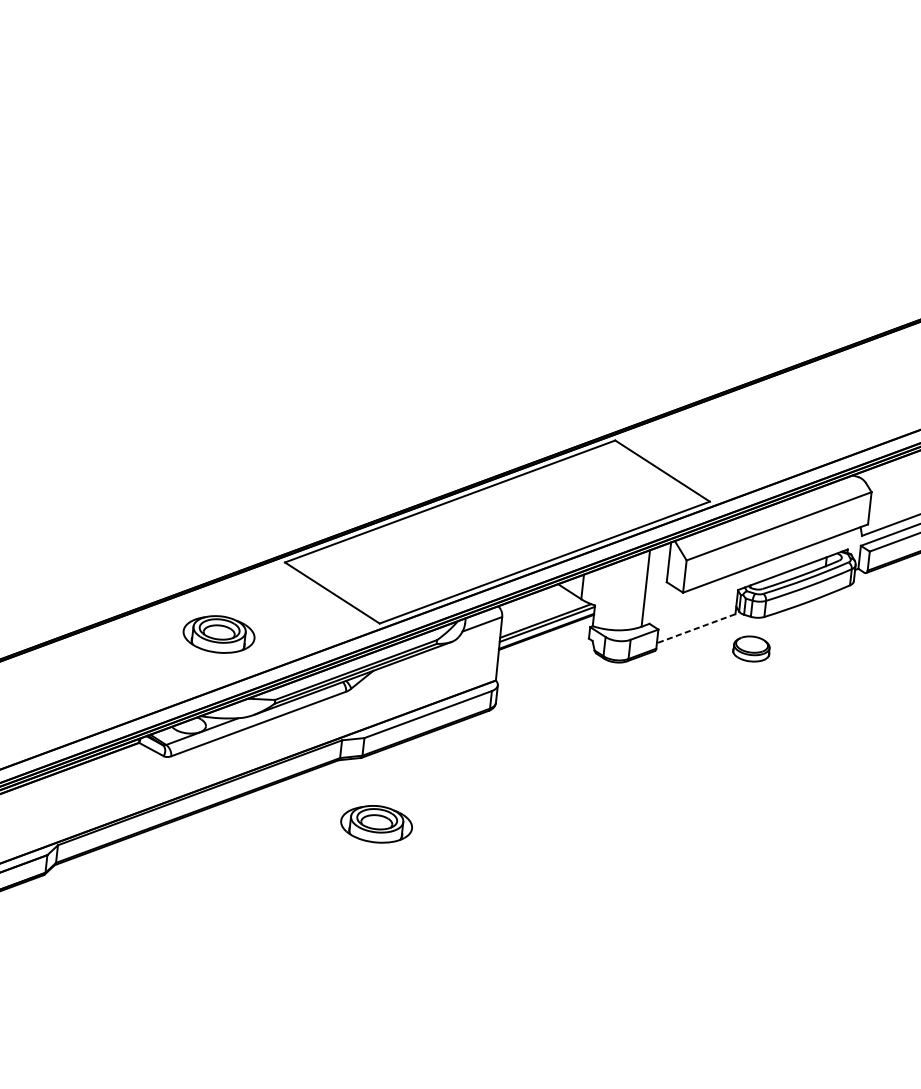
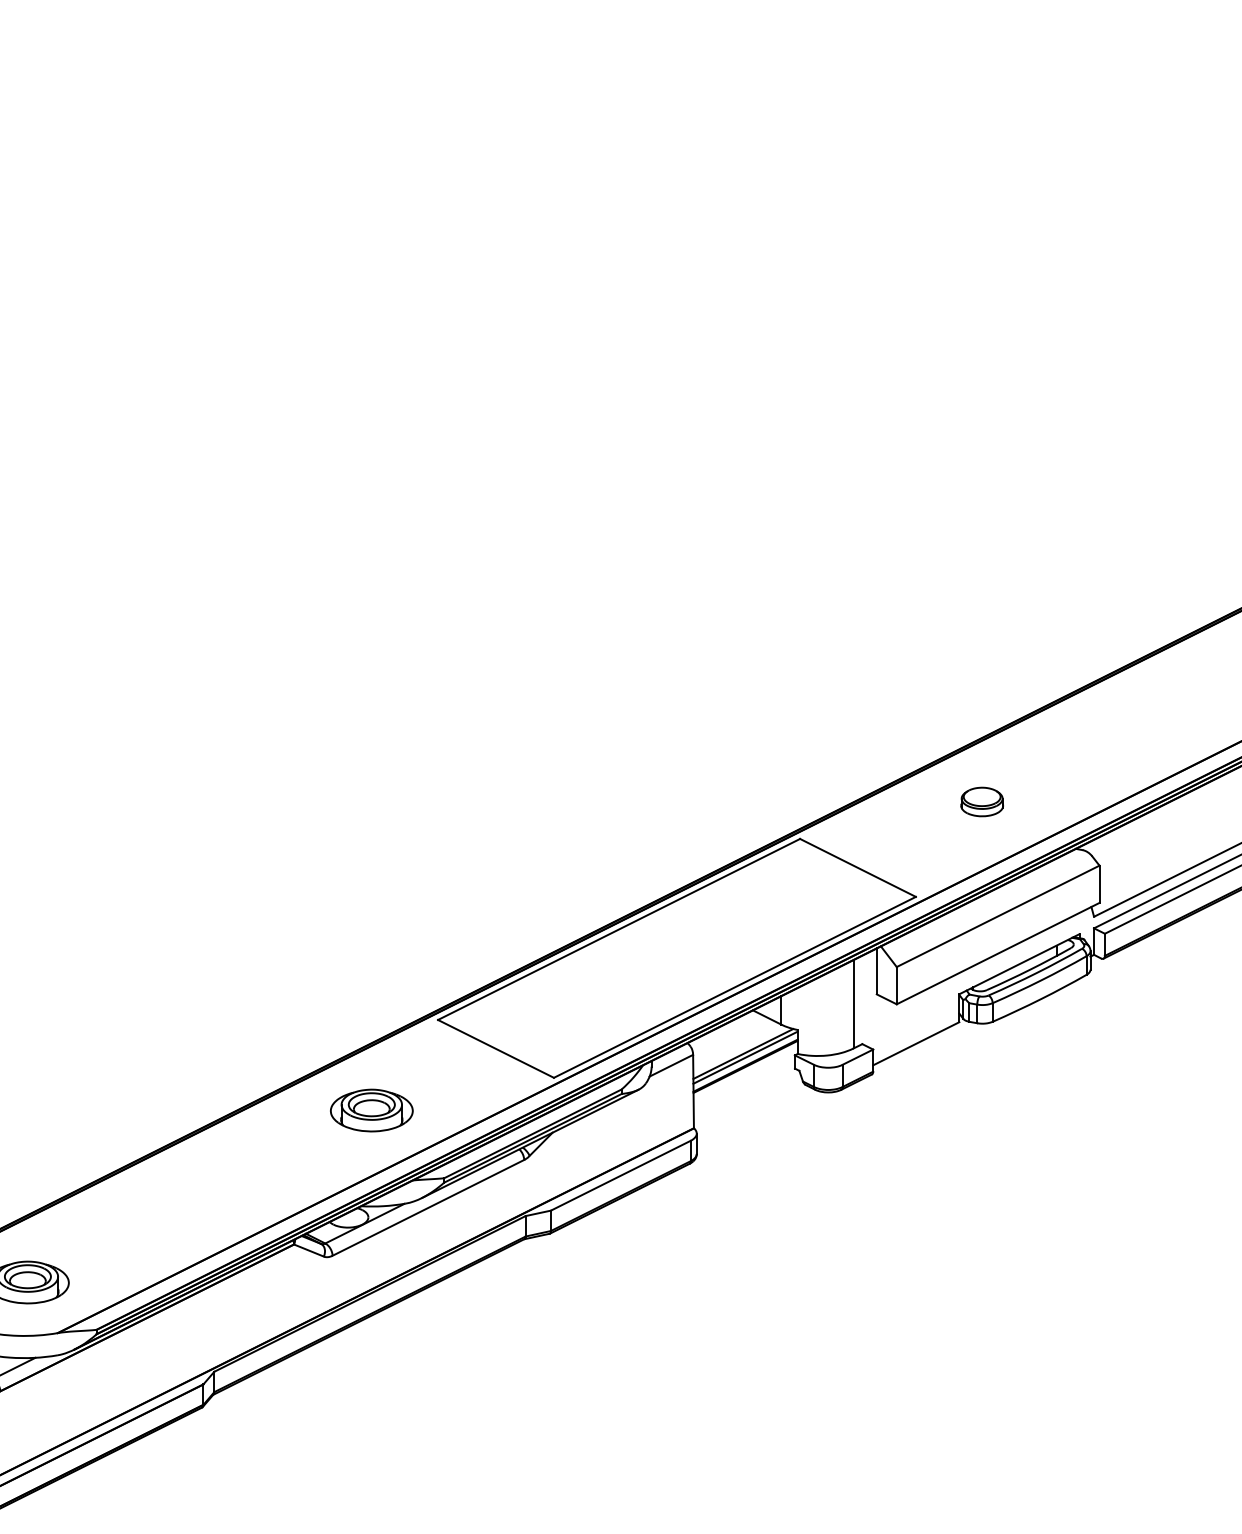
line: (695, 629) -> (915, 1044), dashed -> solid
part: (751, 648) -> (981, 801), moved
part: (376, 824) -> (575, 1307), removed

